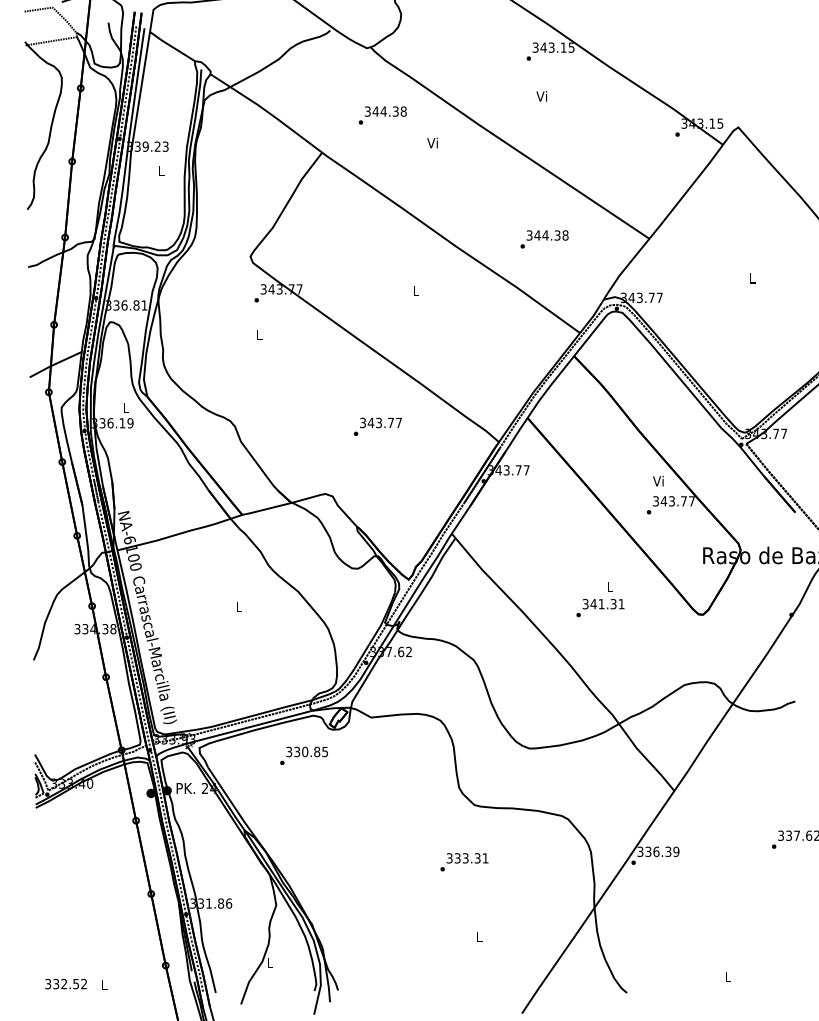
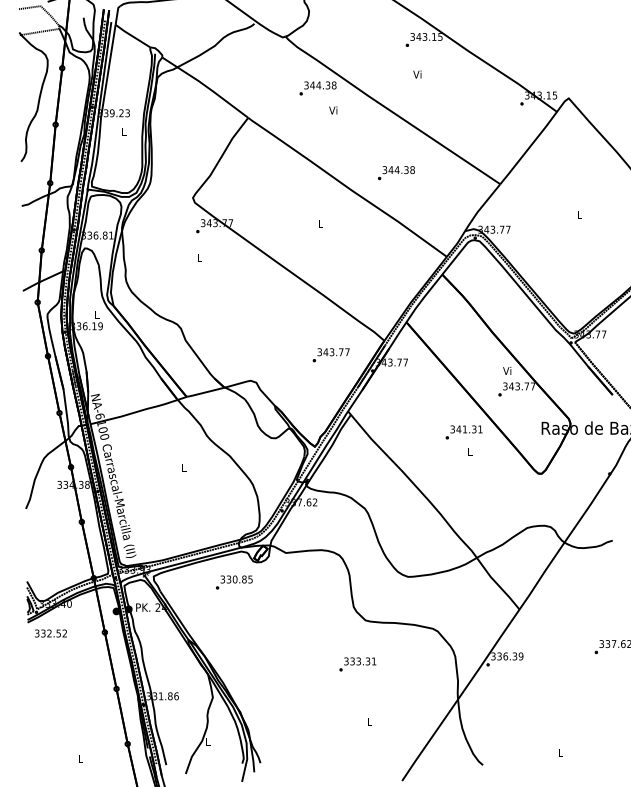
text: (382, 115) -> (317, 88), moved
text: (544, 239) -> (396, 173), moved
text: (377, 426) -> (330, 354), moved
text: (600, 608) -> (464, 432), moved
text: (65, 983) -> (50, 633), moved

